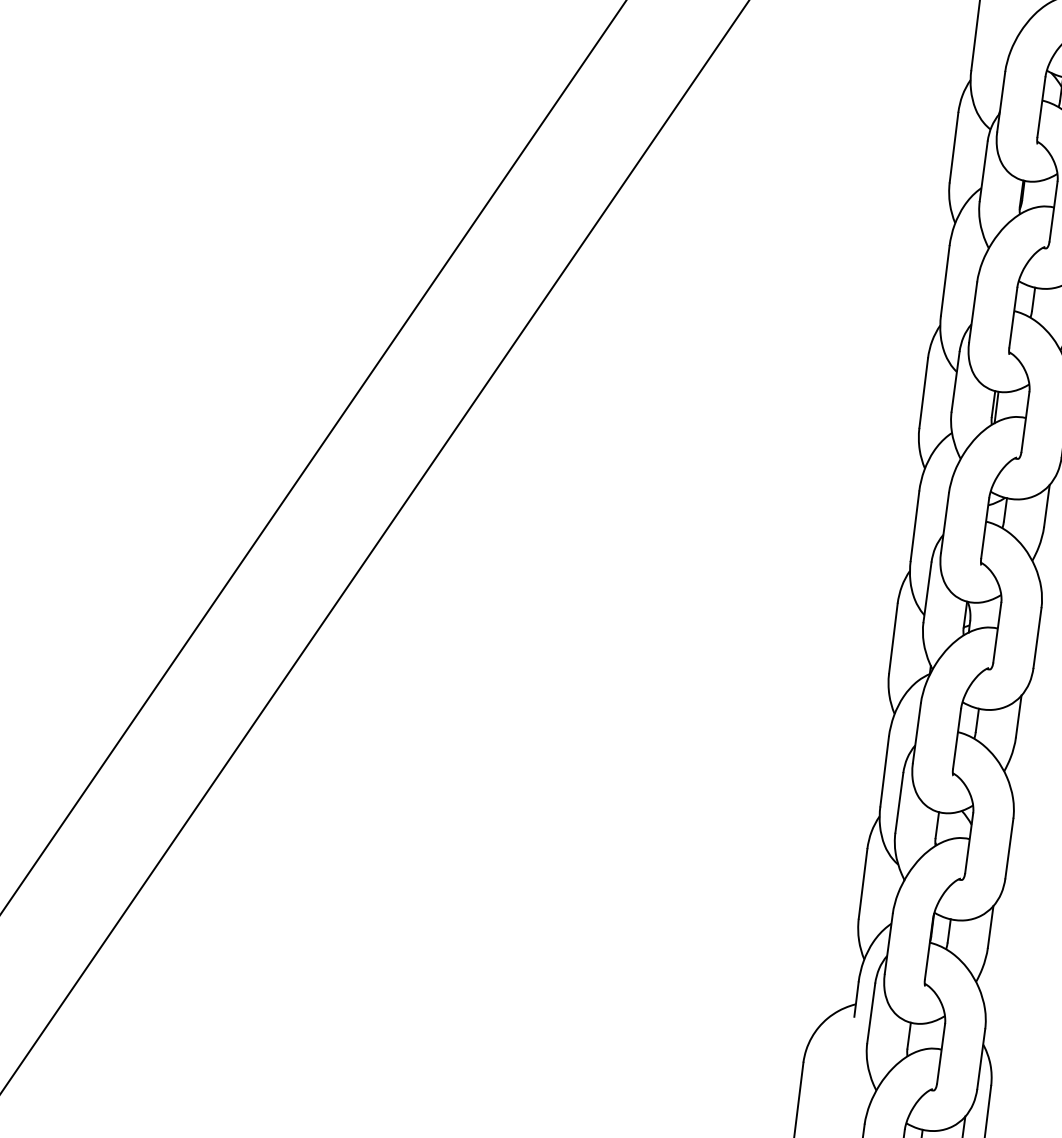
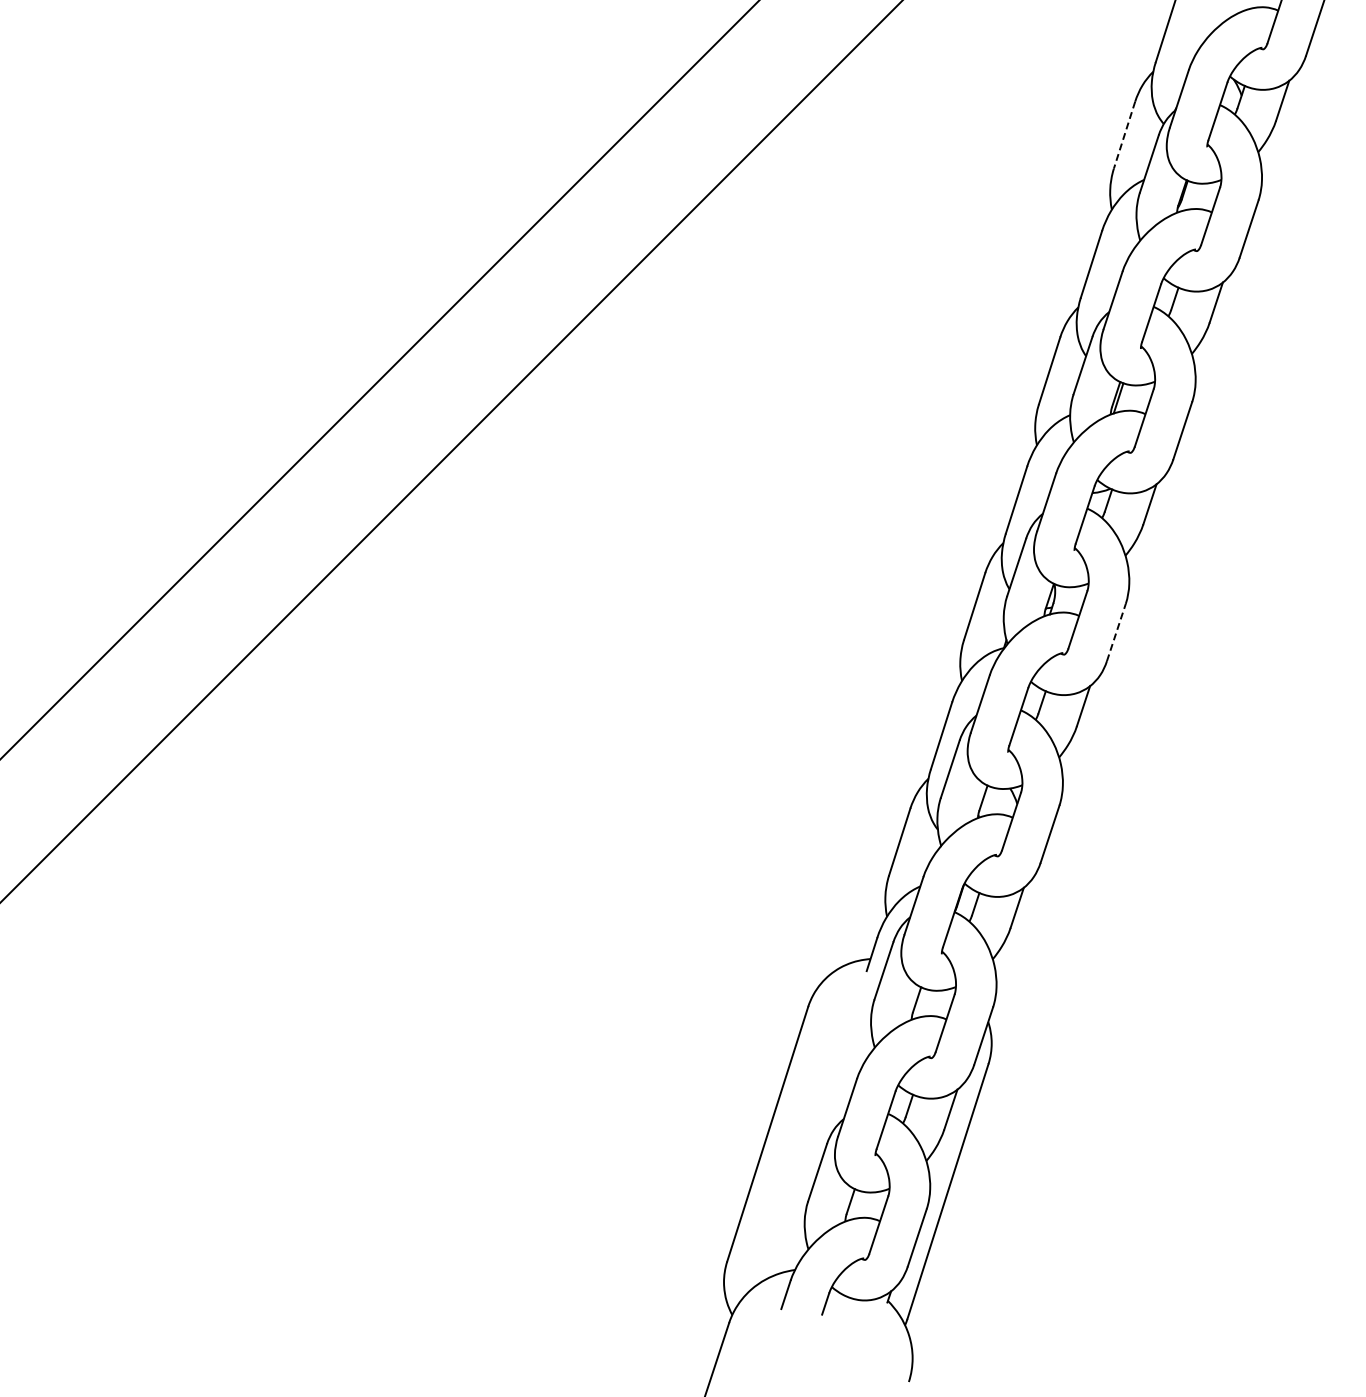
line: (954, 148) -> (1124, 135), solid -> dashed
line: (1037, 638) -> (1116, 632), solid -> dashed

